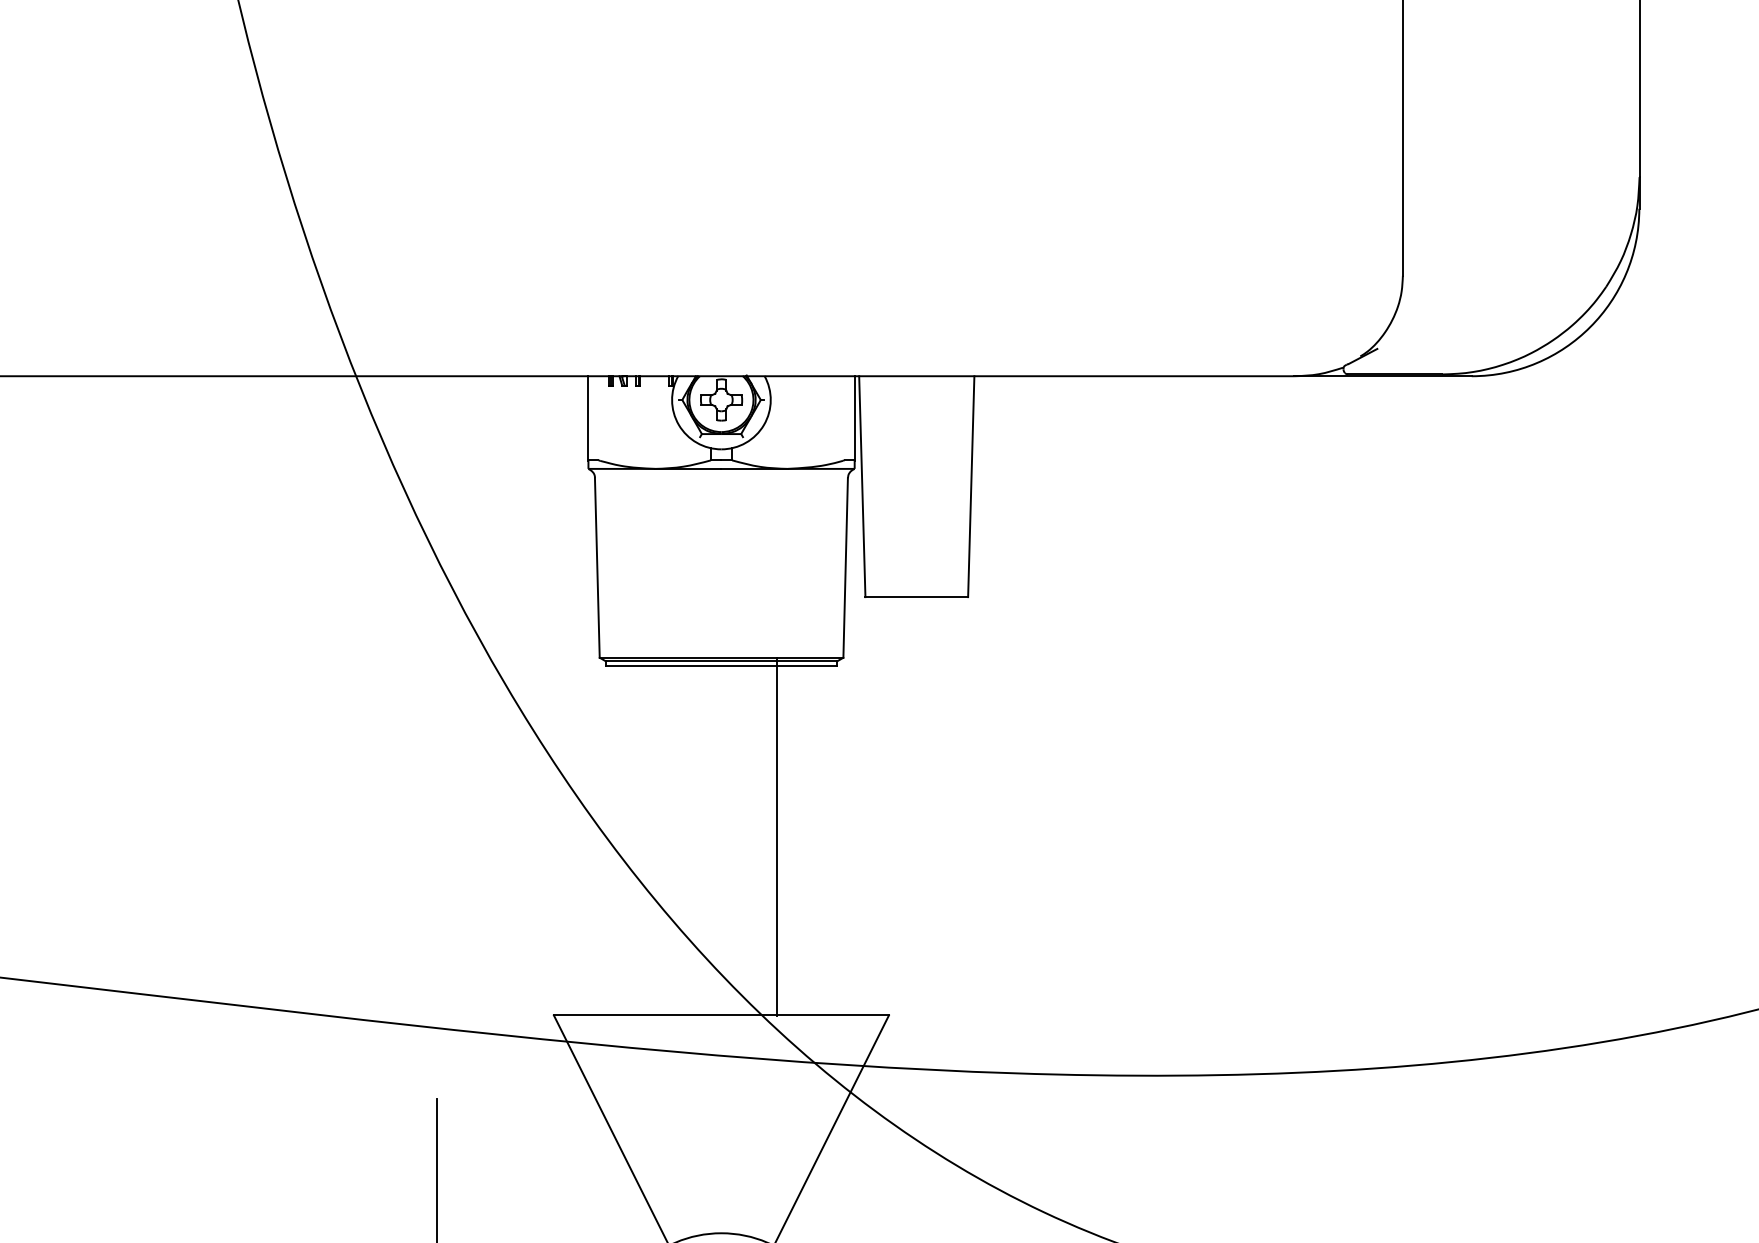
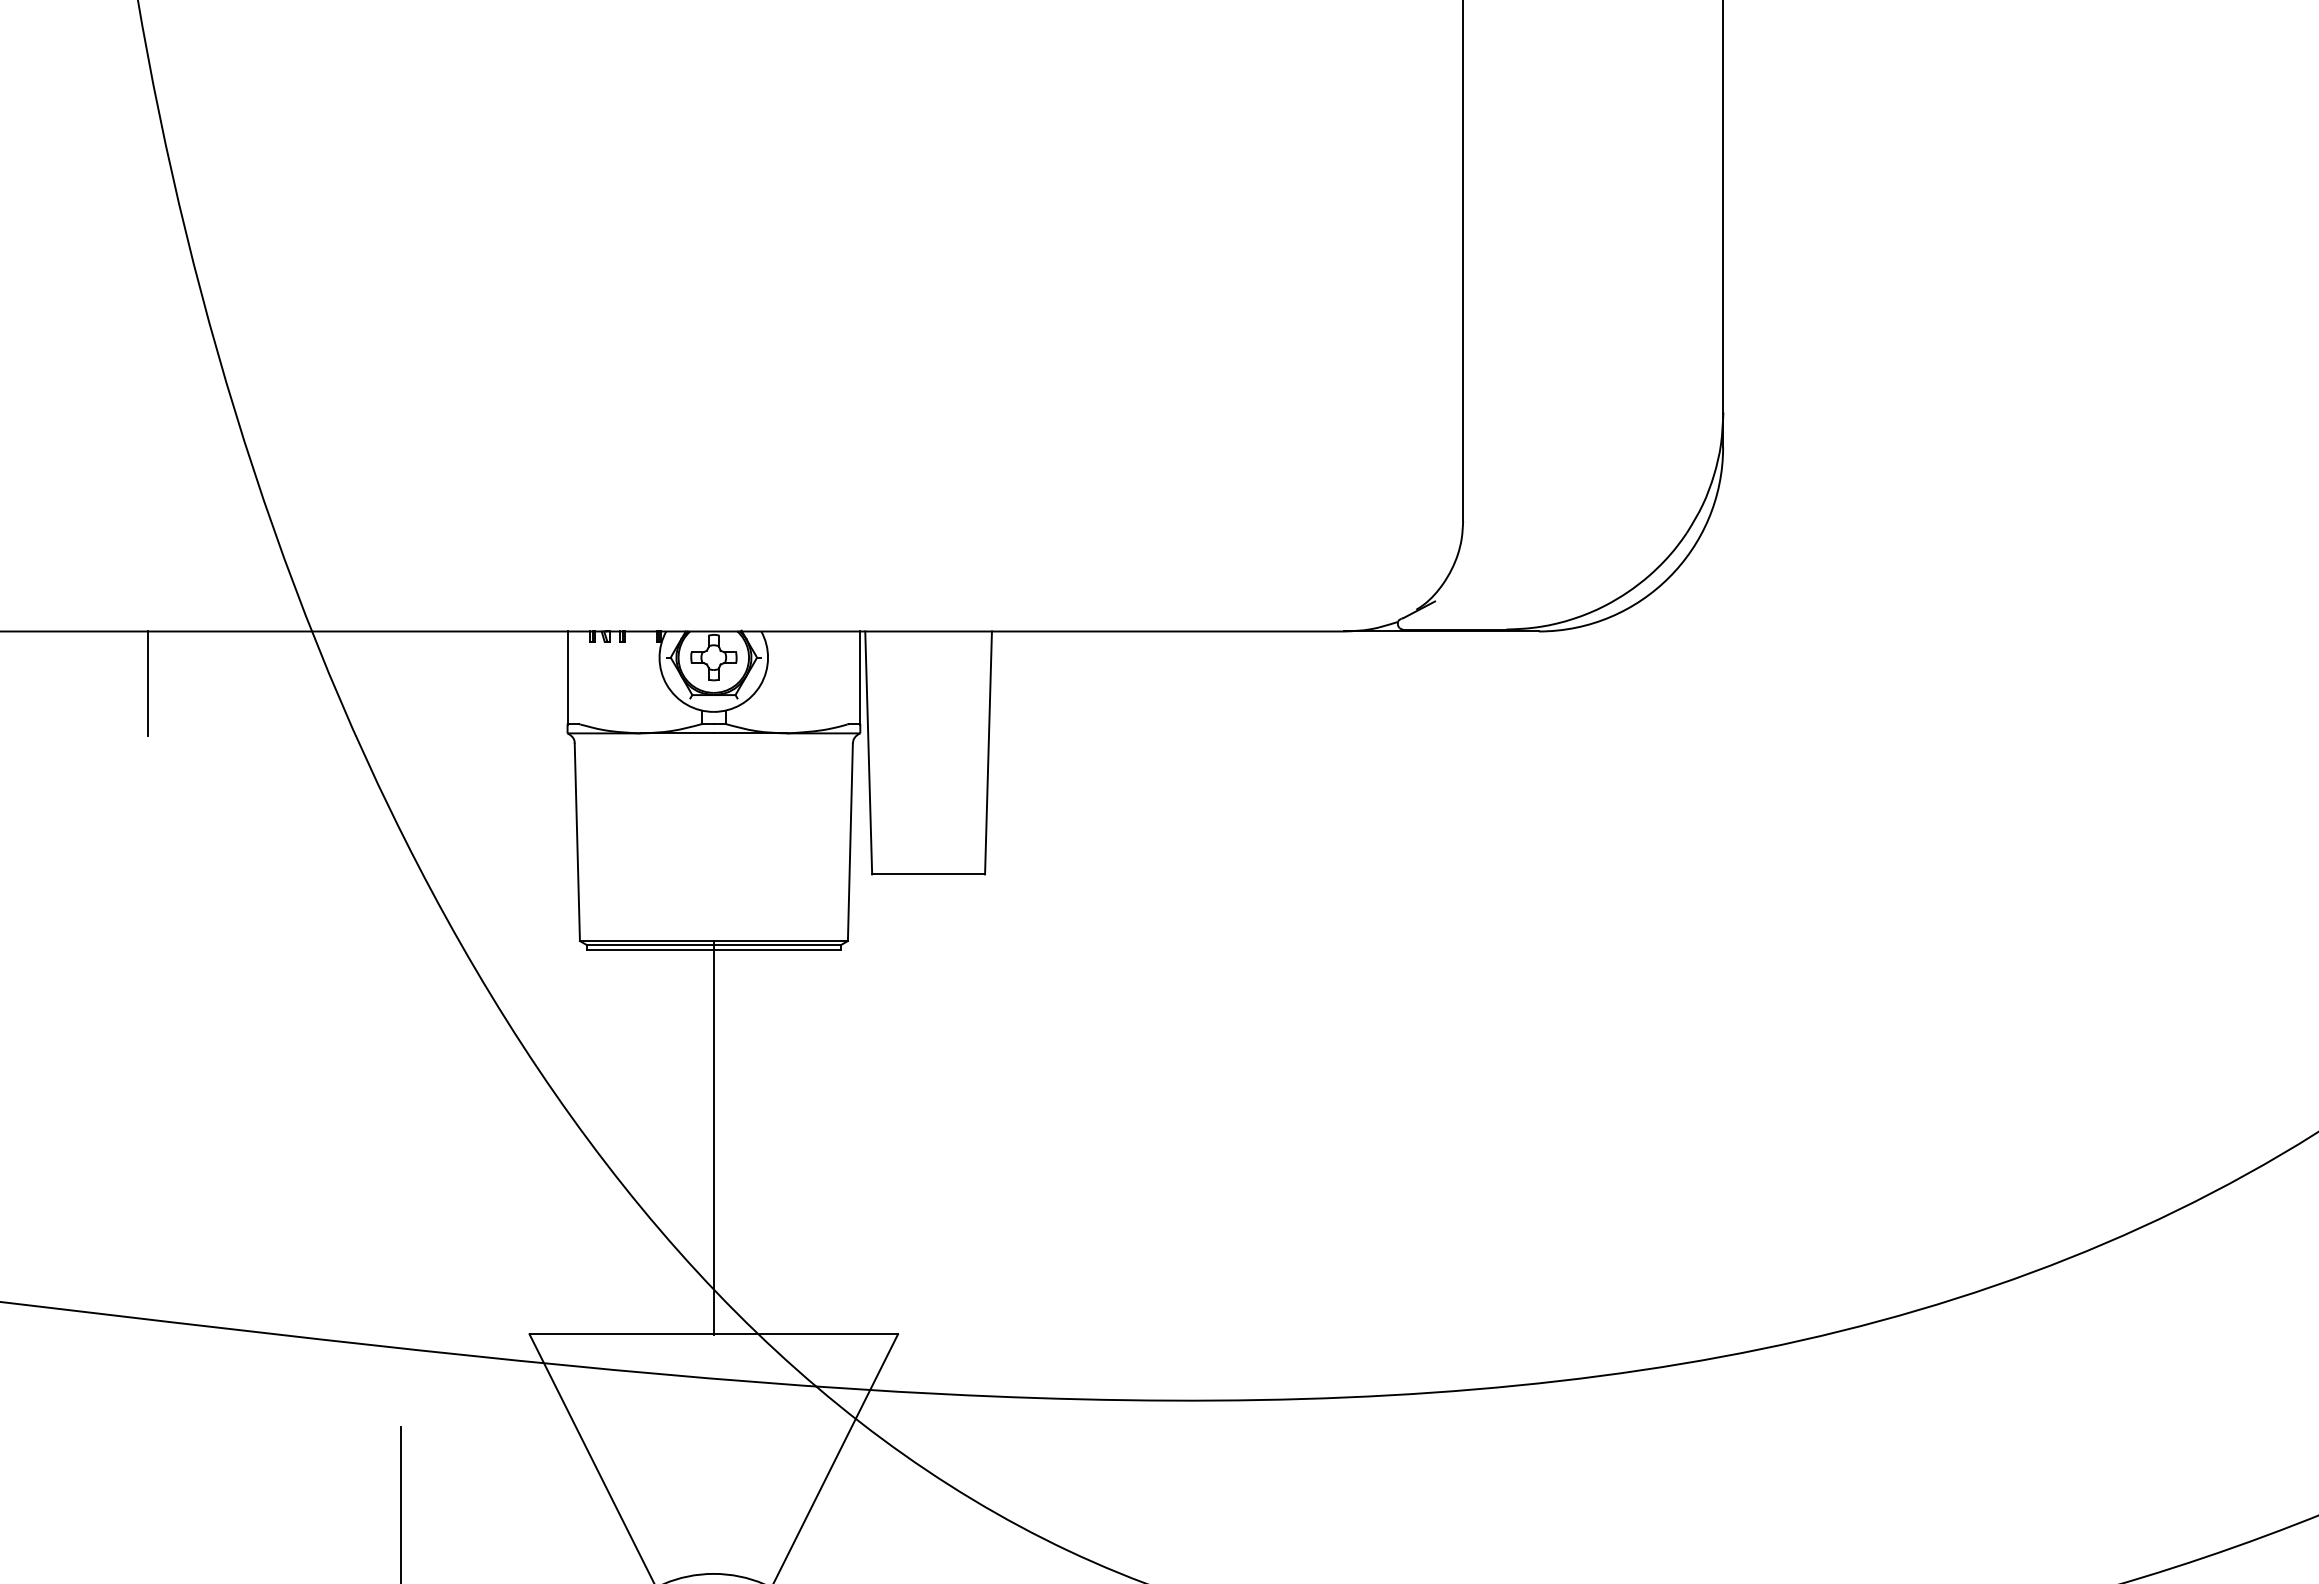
line: (206, 423) -> (147, 683), added
line: (776, 836) -> (713, 1137), moved

